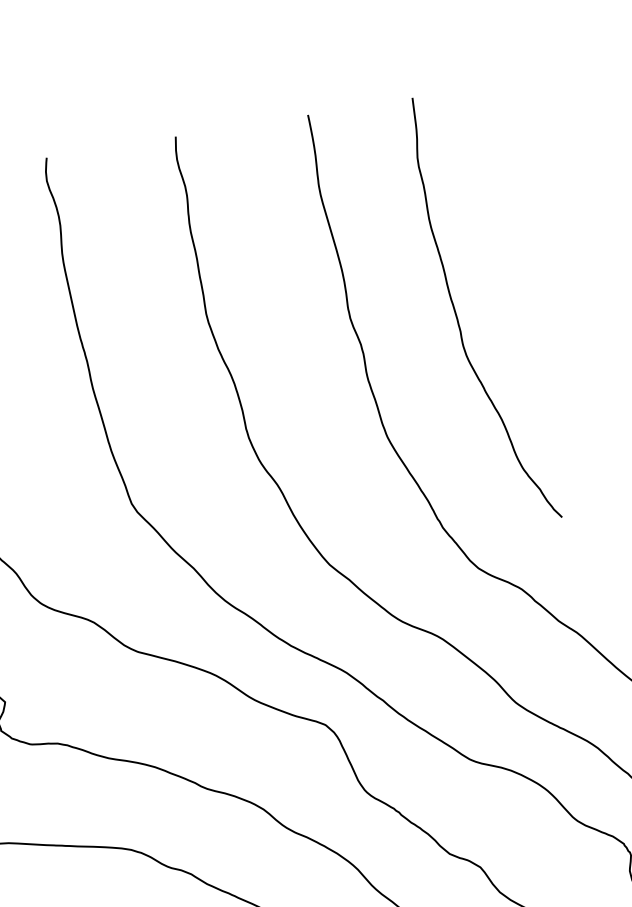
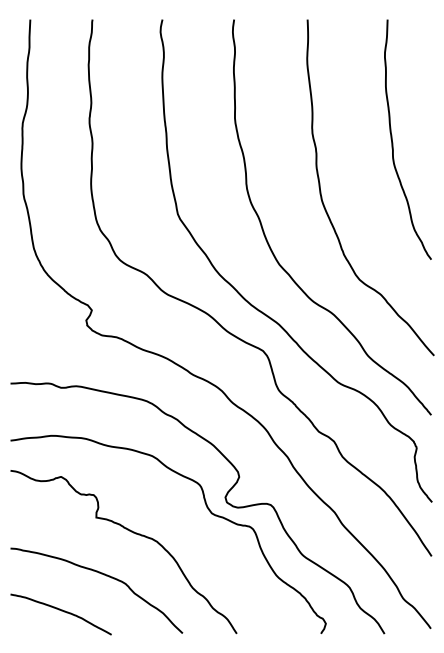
curve: (459, 317) -> (393, 142), moved

